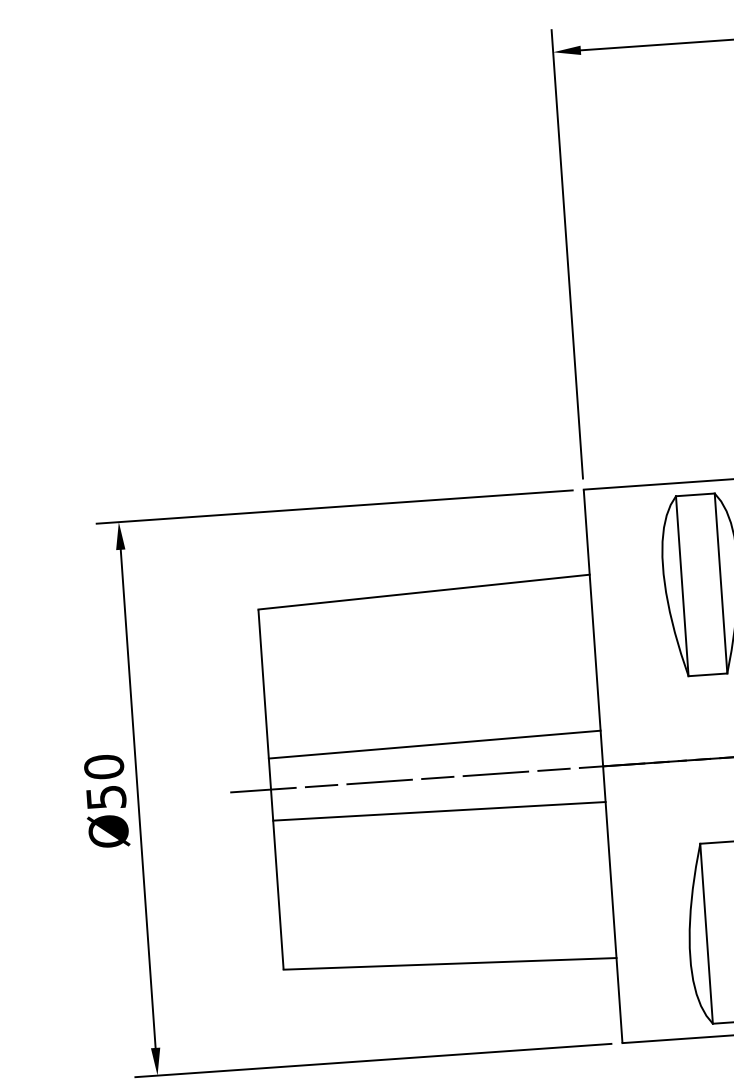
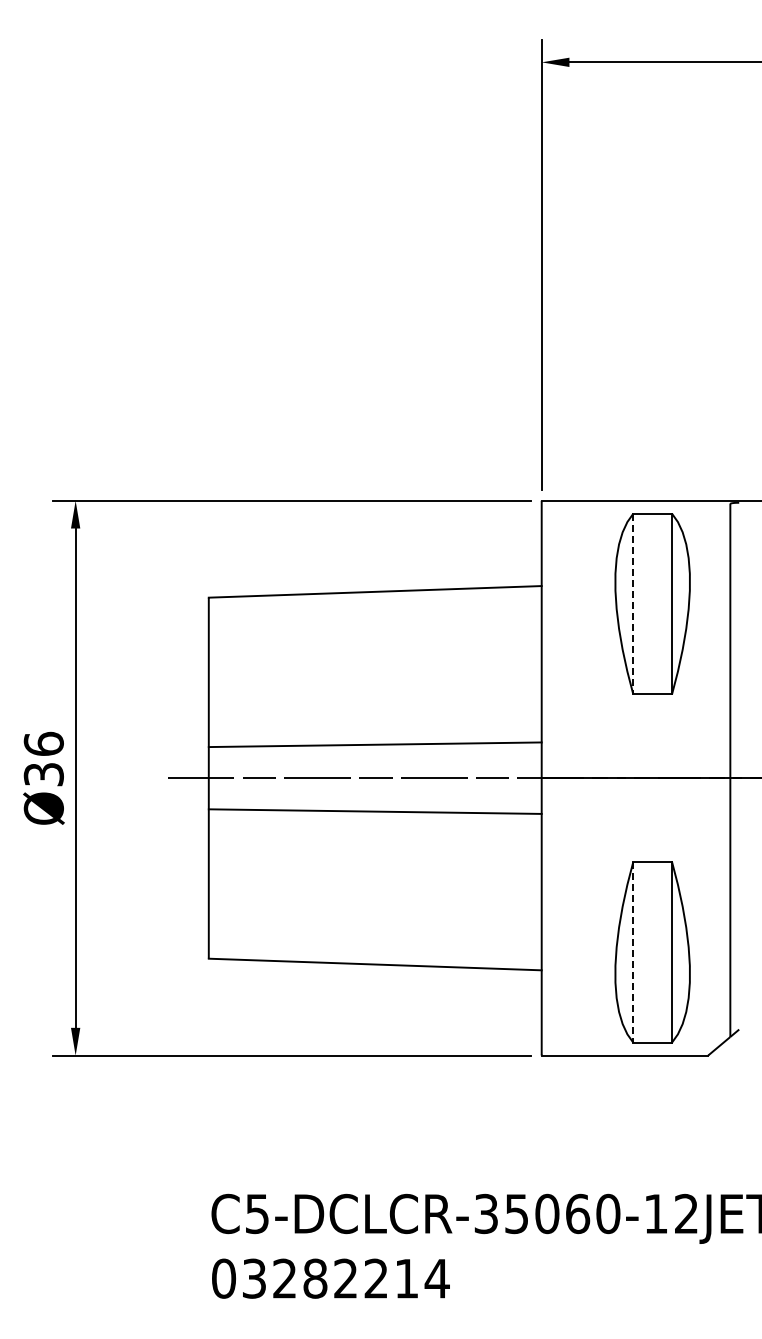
line: (682, 586) -> (633, 604), solid -> dashed
text: (104, 781) -> (43, 758), Ø50 -> Ø36
line: (706, 933) -> (633, 952), solid -> dashed

